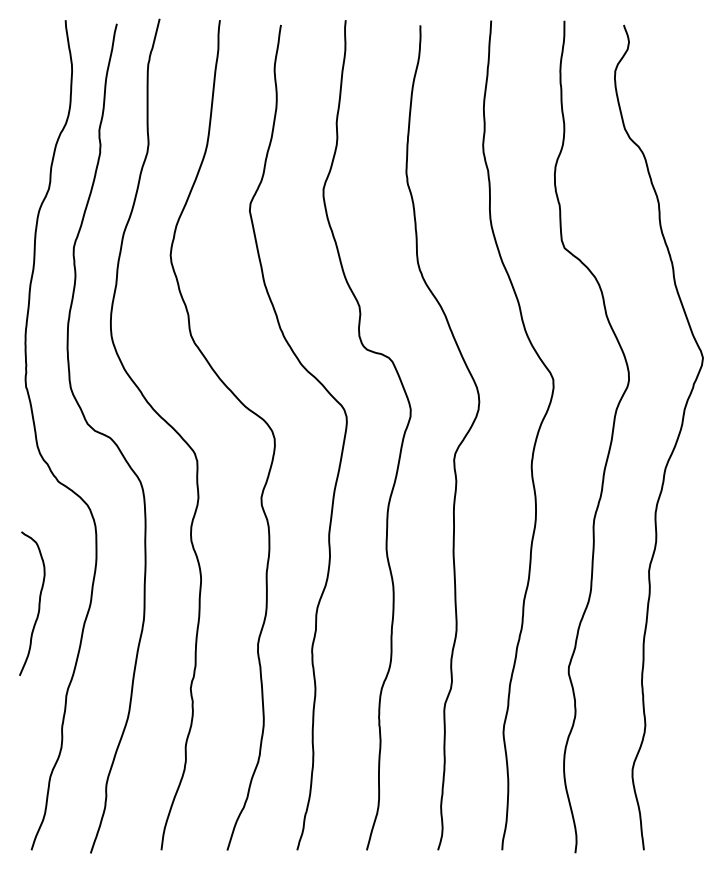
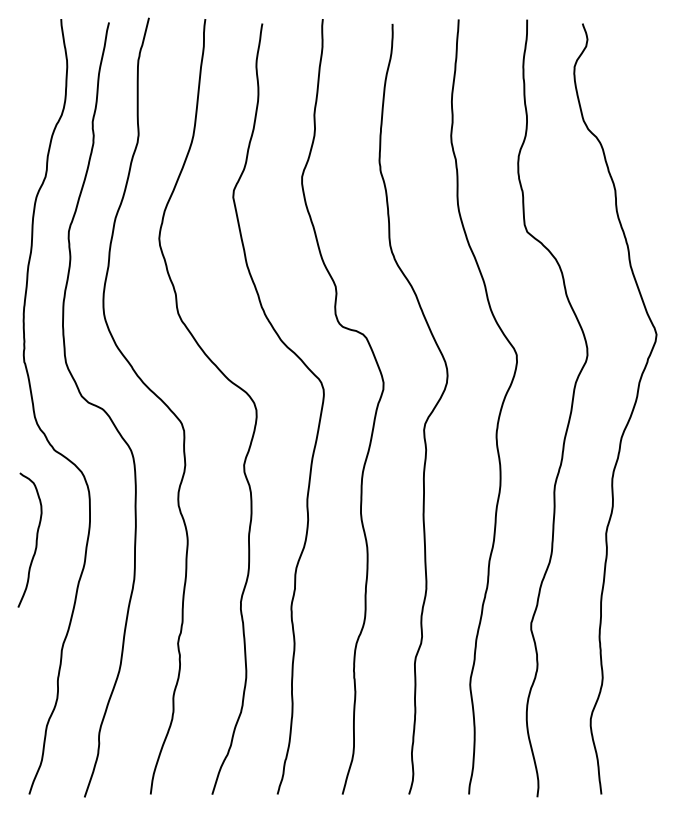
curve: (38, 604) -> (35, 540), moved

